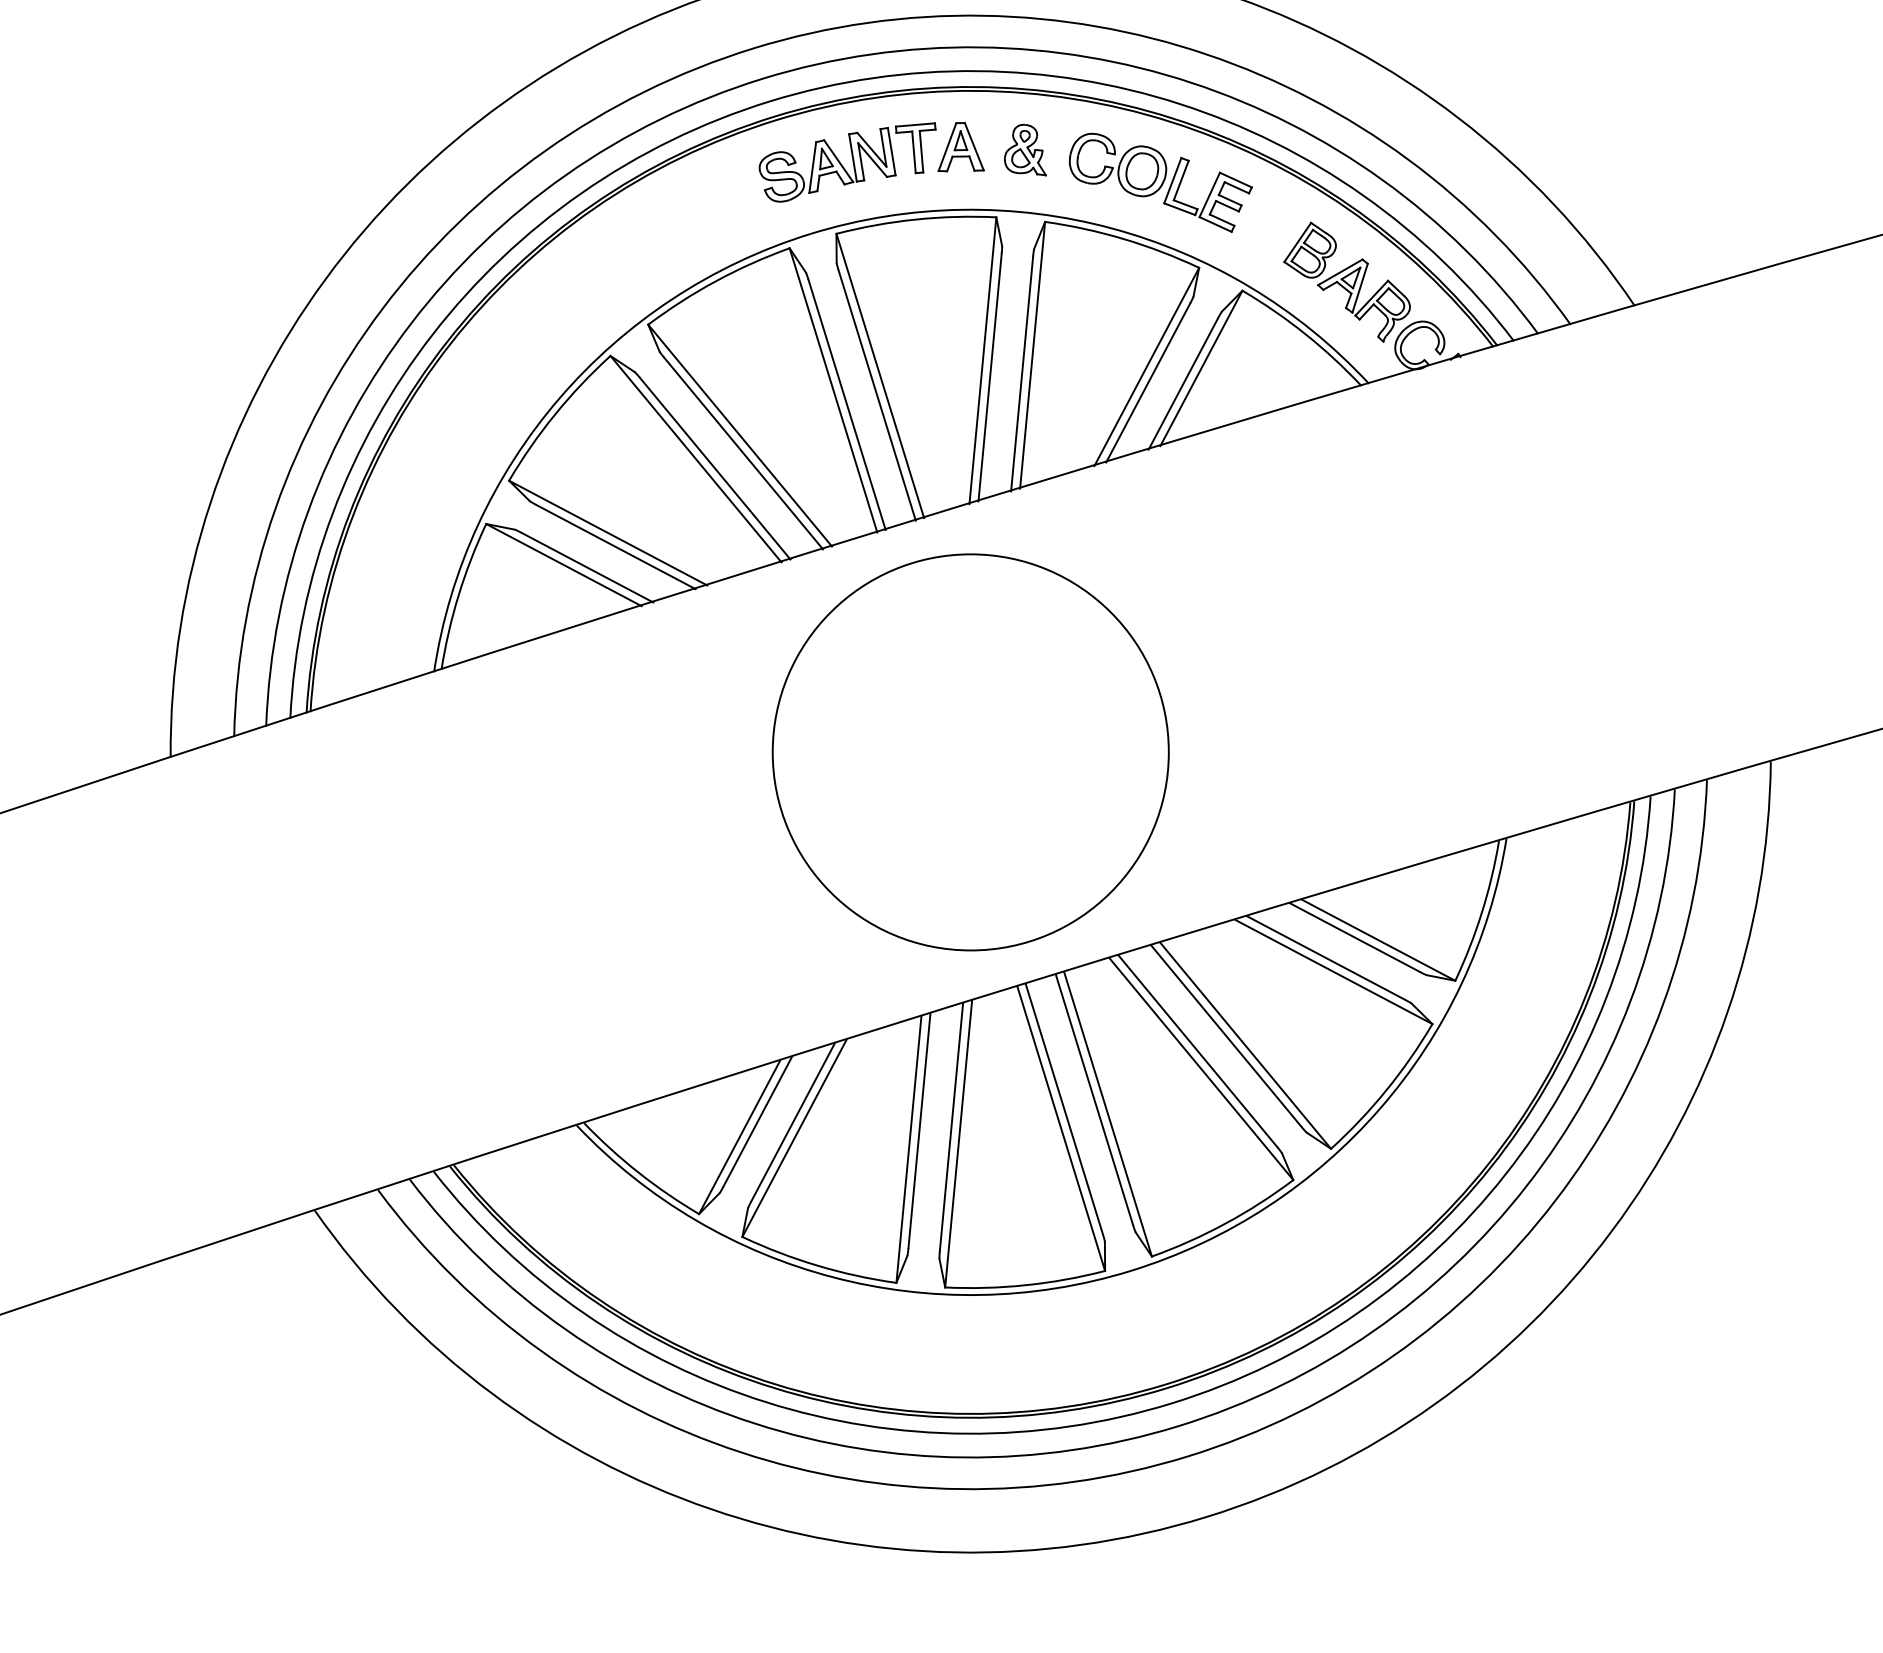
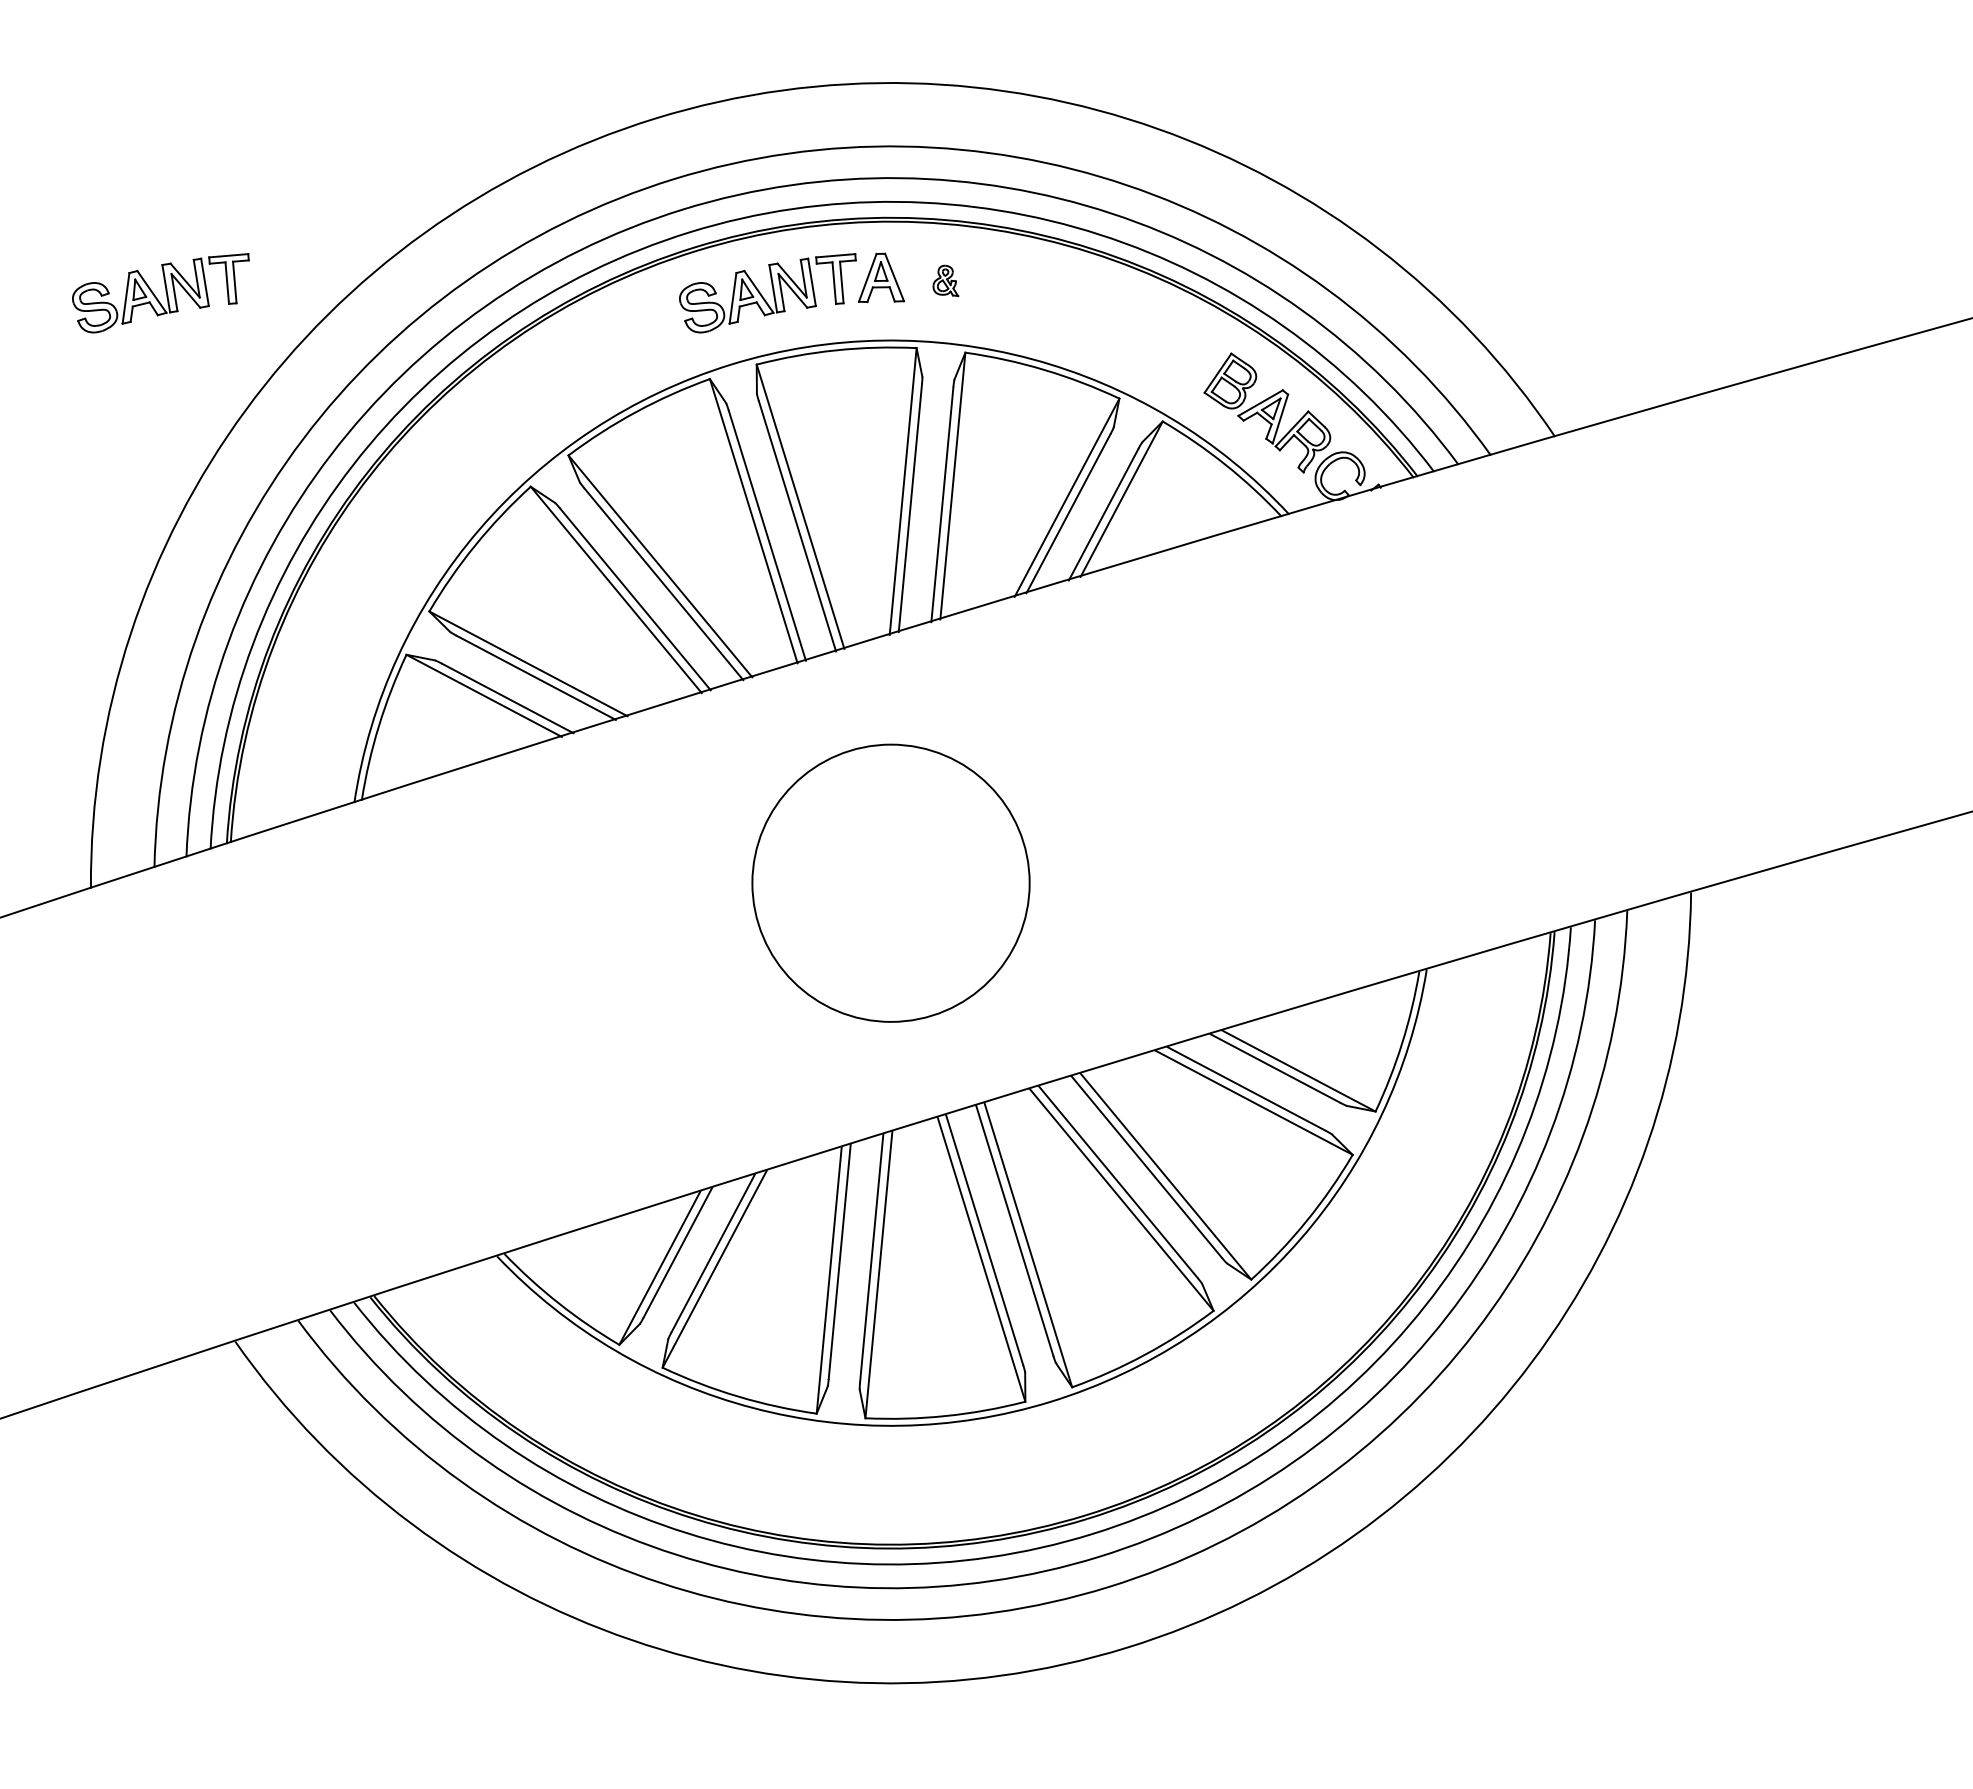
part: (1025, 149) -> (945, 280), size x0.6
part: (240, 162) -> (160, 293), added
part: (1161, 182) -> (1081, 313), removed
circle: (970, 752) -> (890, 883), size x0.7

